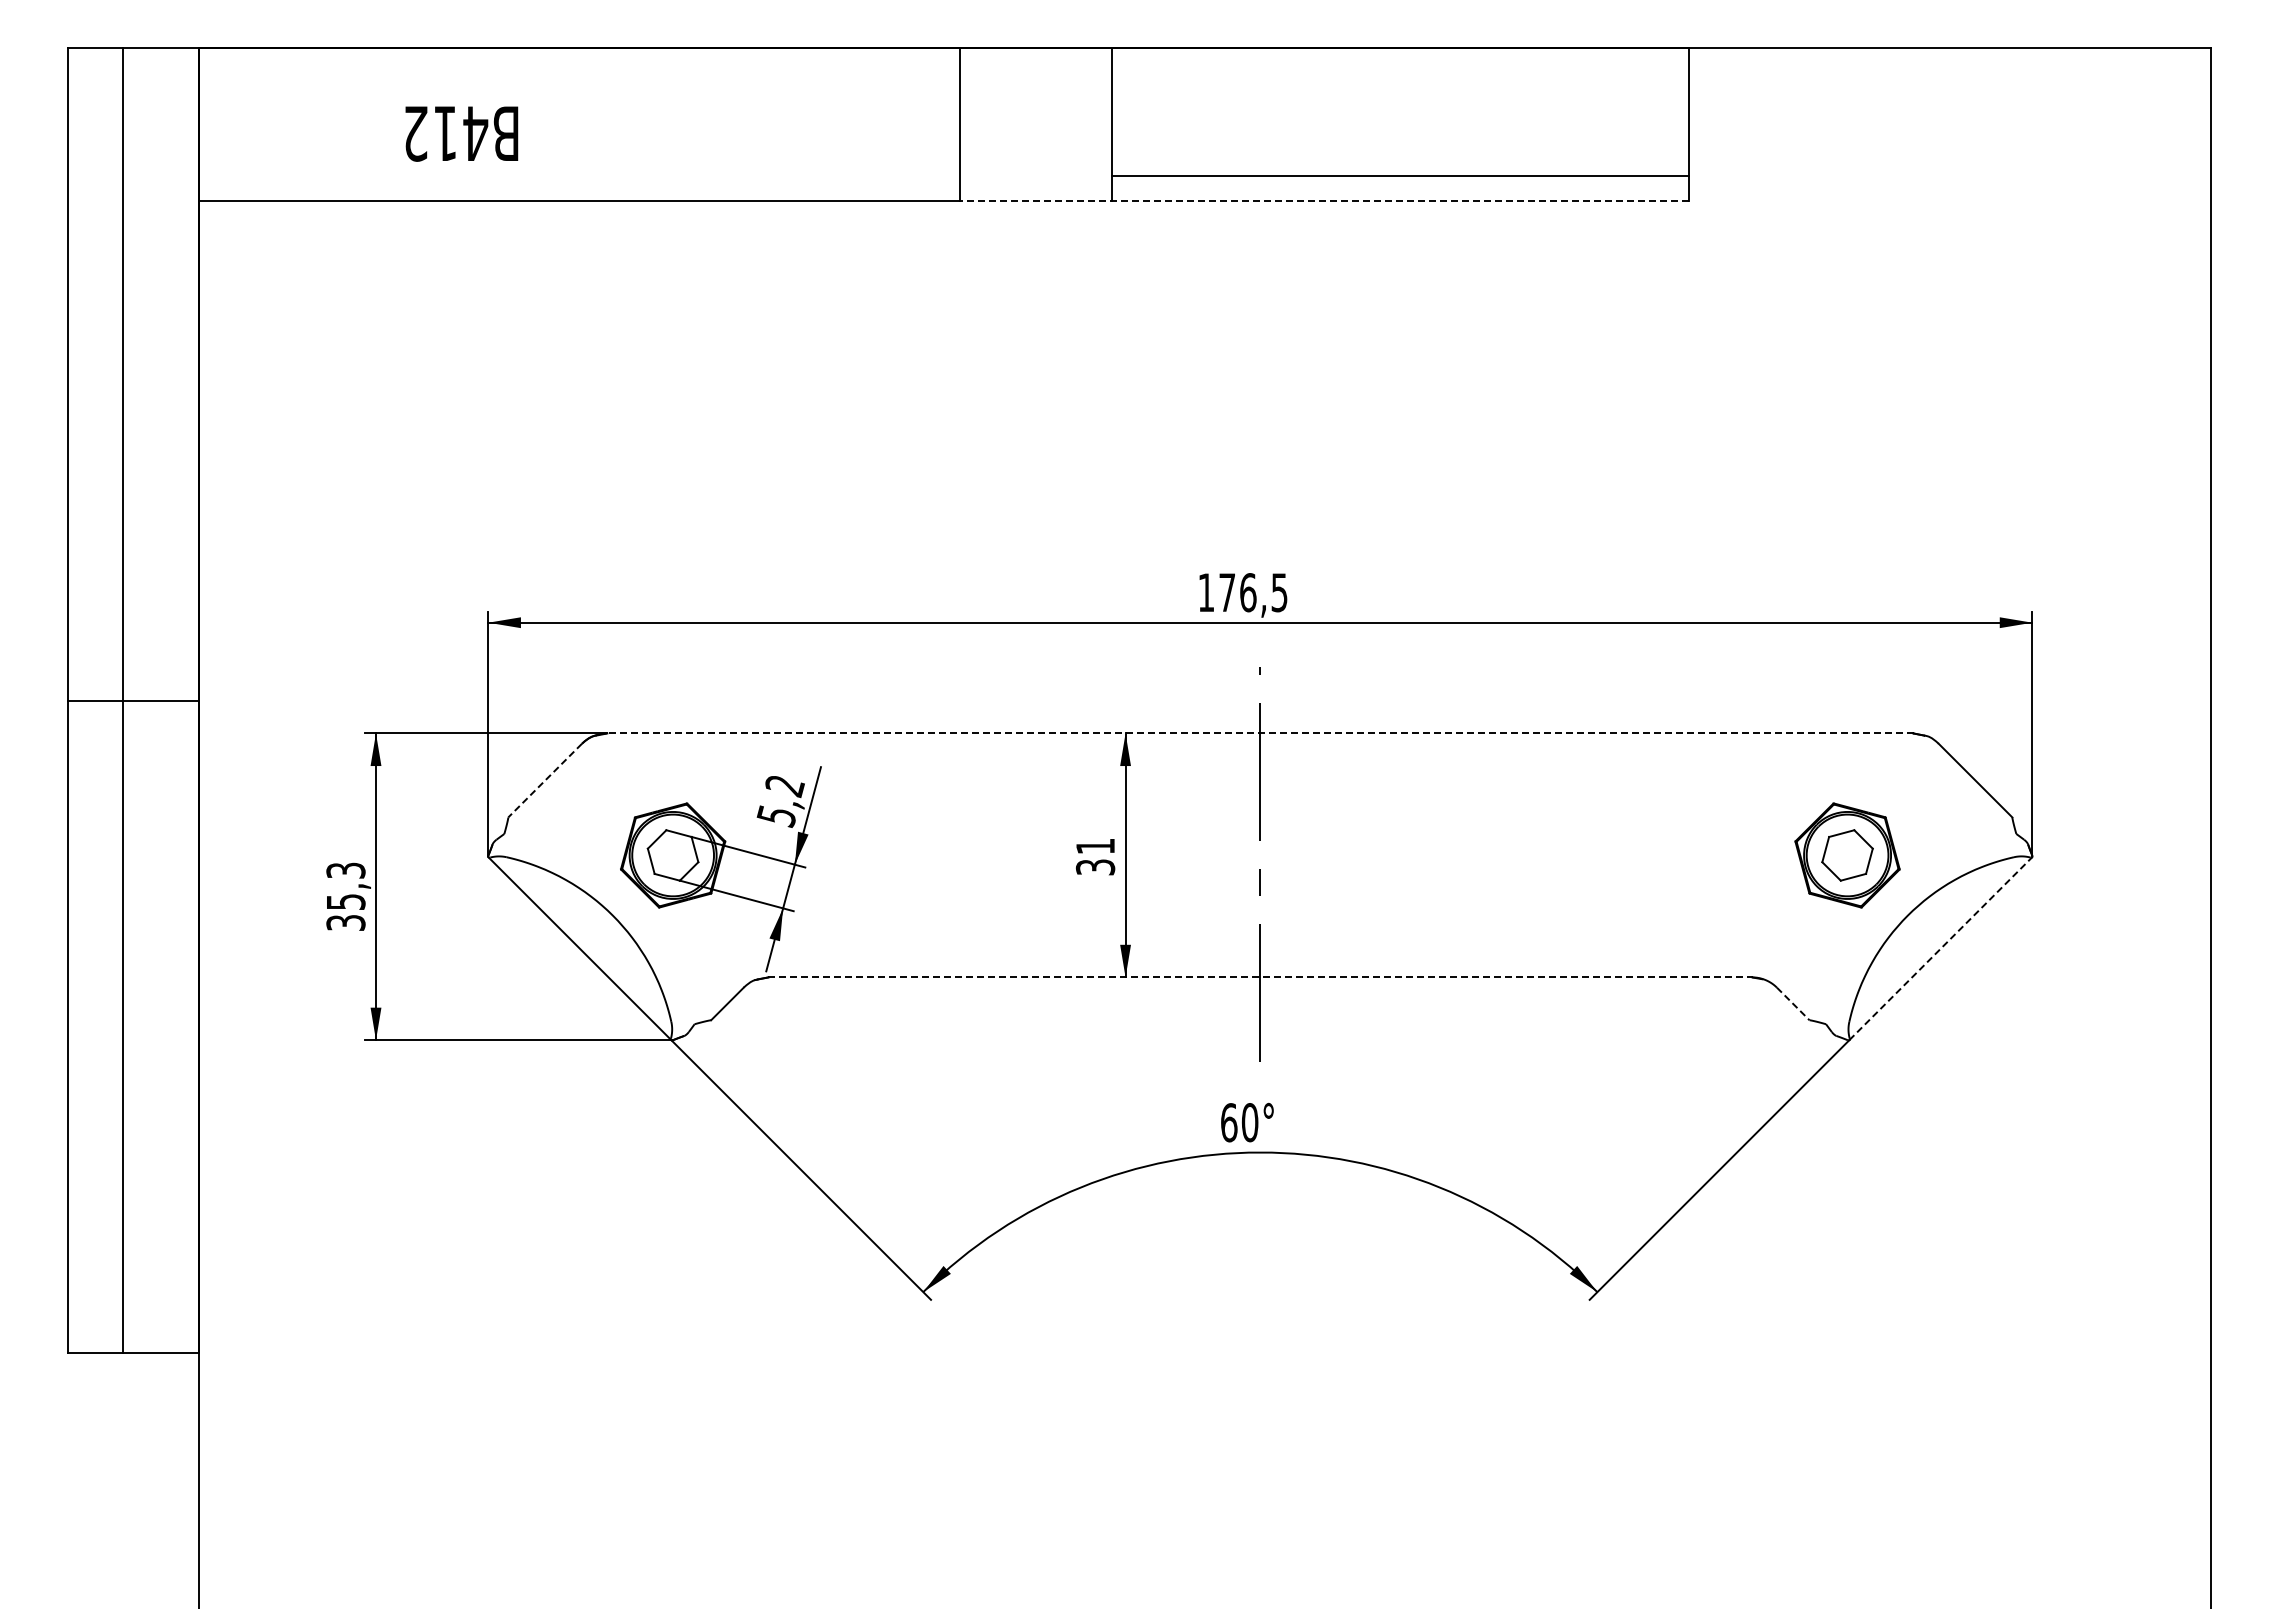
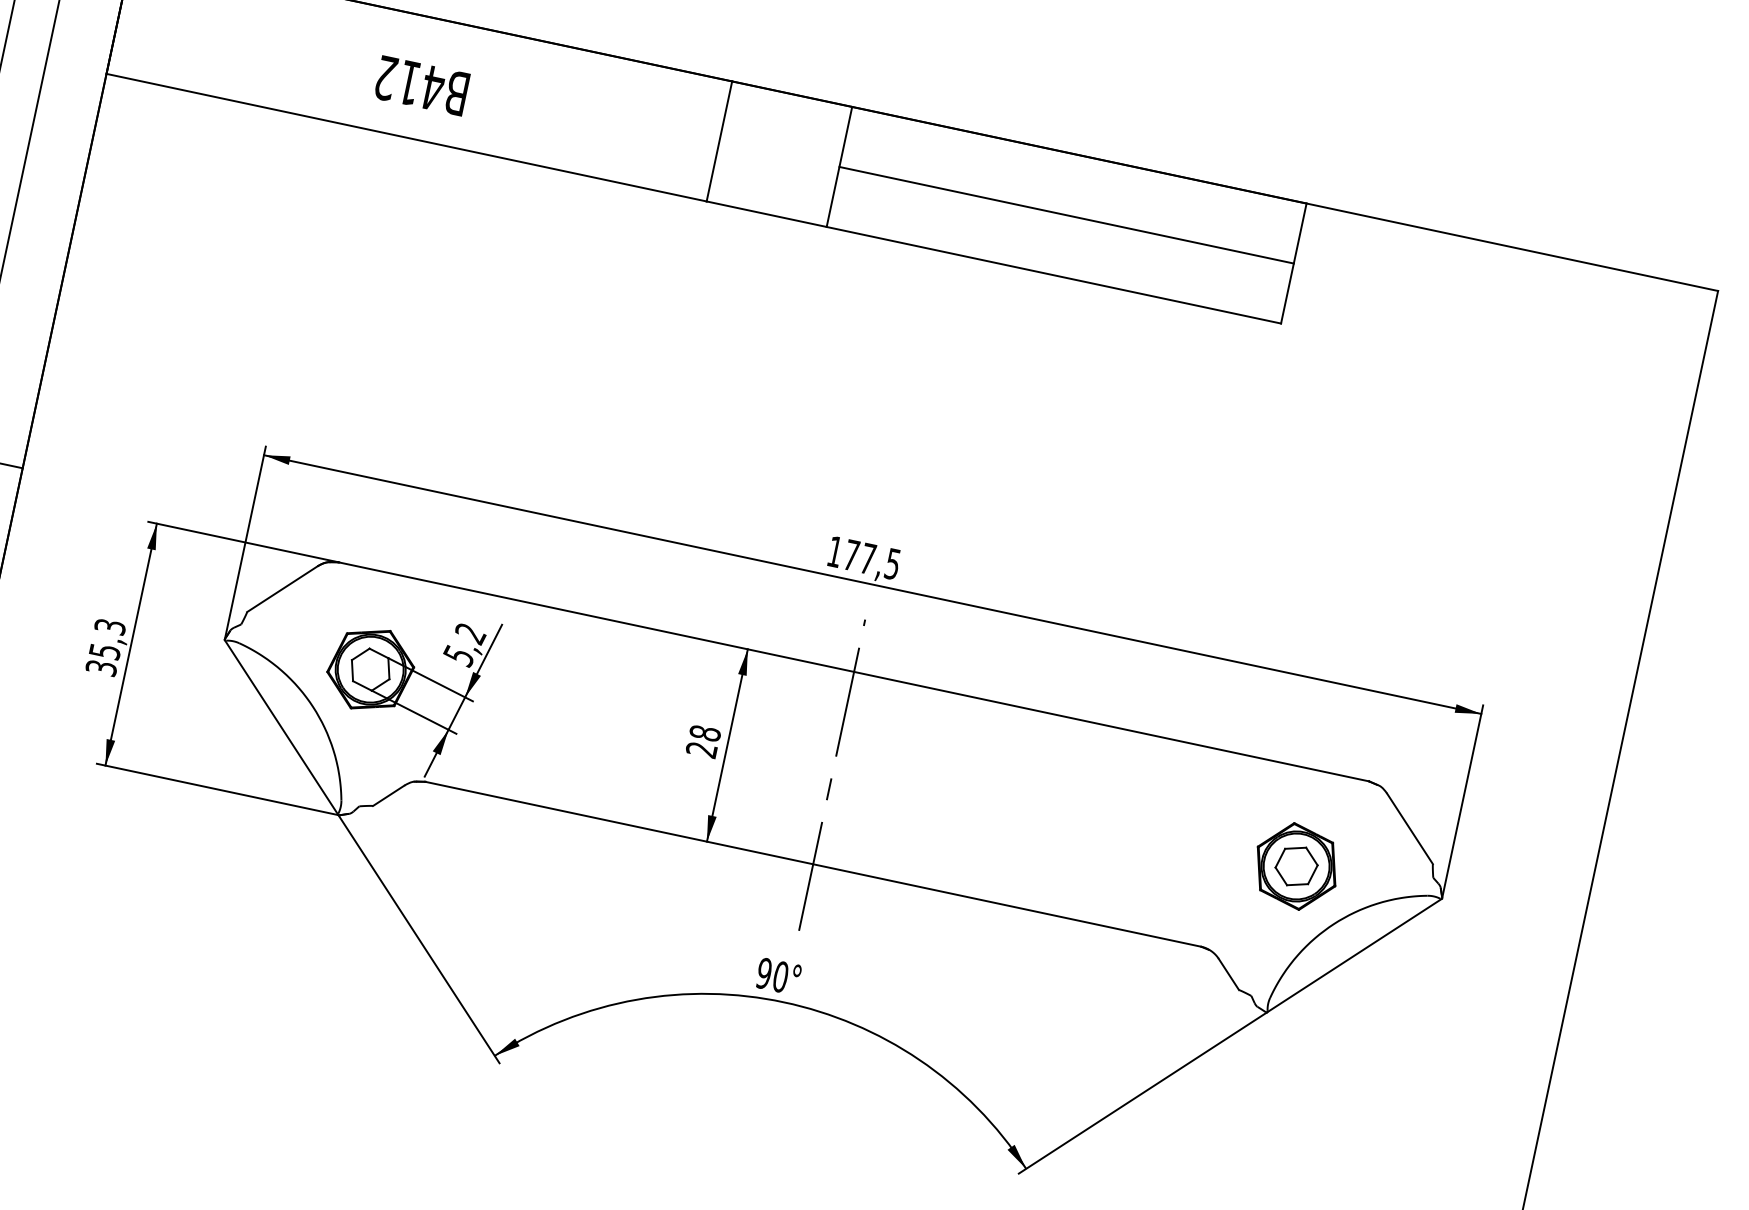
text: (461, 133) -> (421, 85), moved
line: (1400, 176) -> (1066, 215), moved
line: (1323, 200) -> (993, 262), dashed -> solid
text: (1248, 592) -> (868, 558), 176,5 -> 177,5
line: (1259, 733) -> (853, 671), dashed -> solid
line: (544, 780) -> (281, 589), dashed -> solid
text: (1095, 856) -> (703, 741), 31 -> 28
line: (1941, 948) -> (1355, 955), dashed -> solid
line: (1260, 977) -> (813, 864), dashed -> solid
line: (1793, 1004) -> (1229, 974), dashed -> solid
text: (1228, 1122) -> (763, 973), 60° -> 90°

